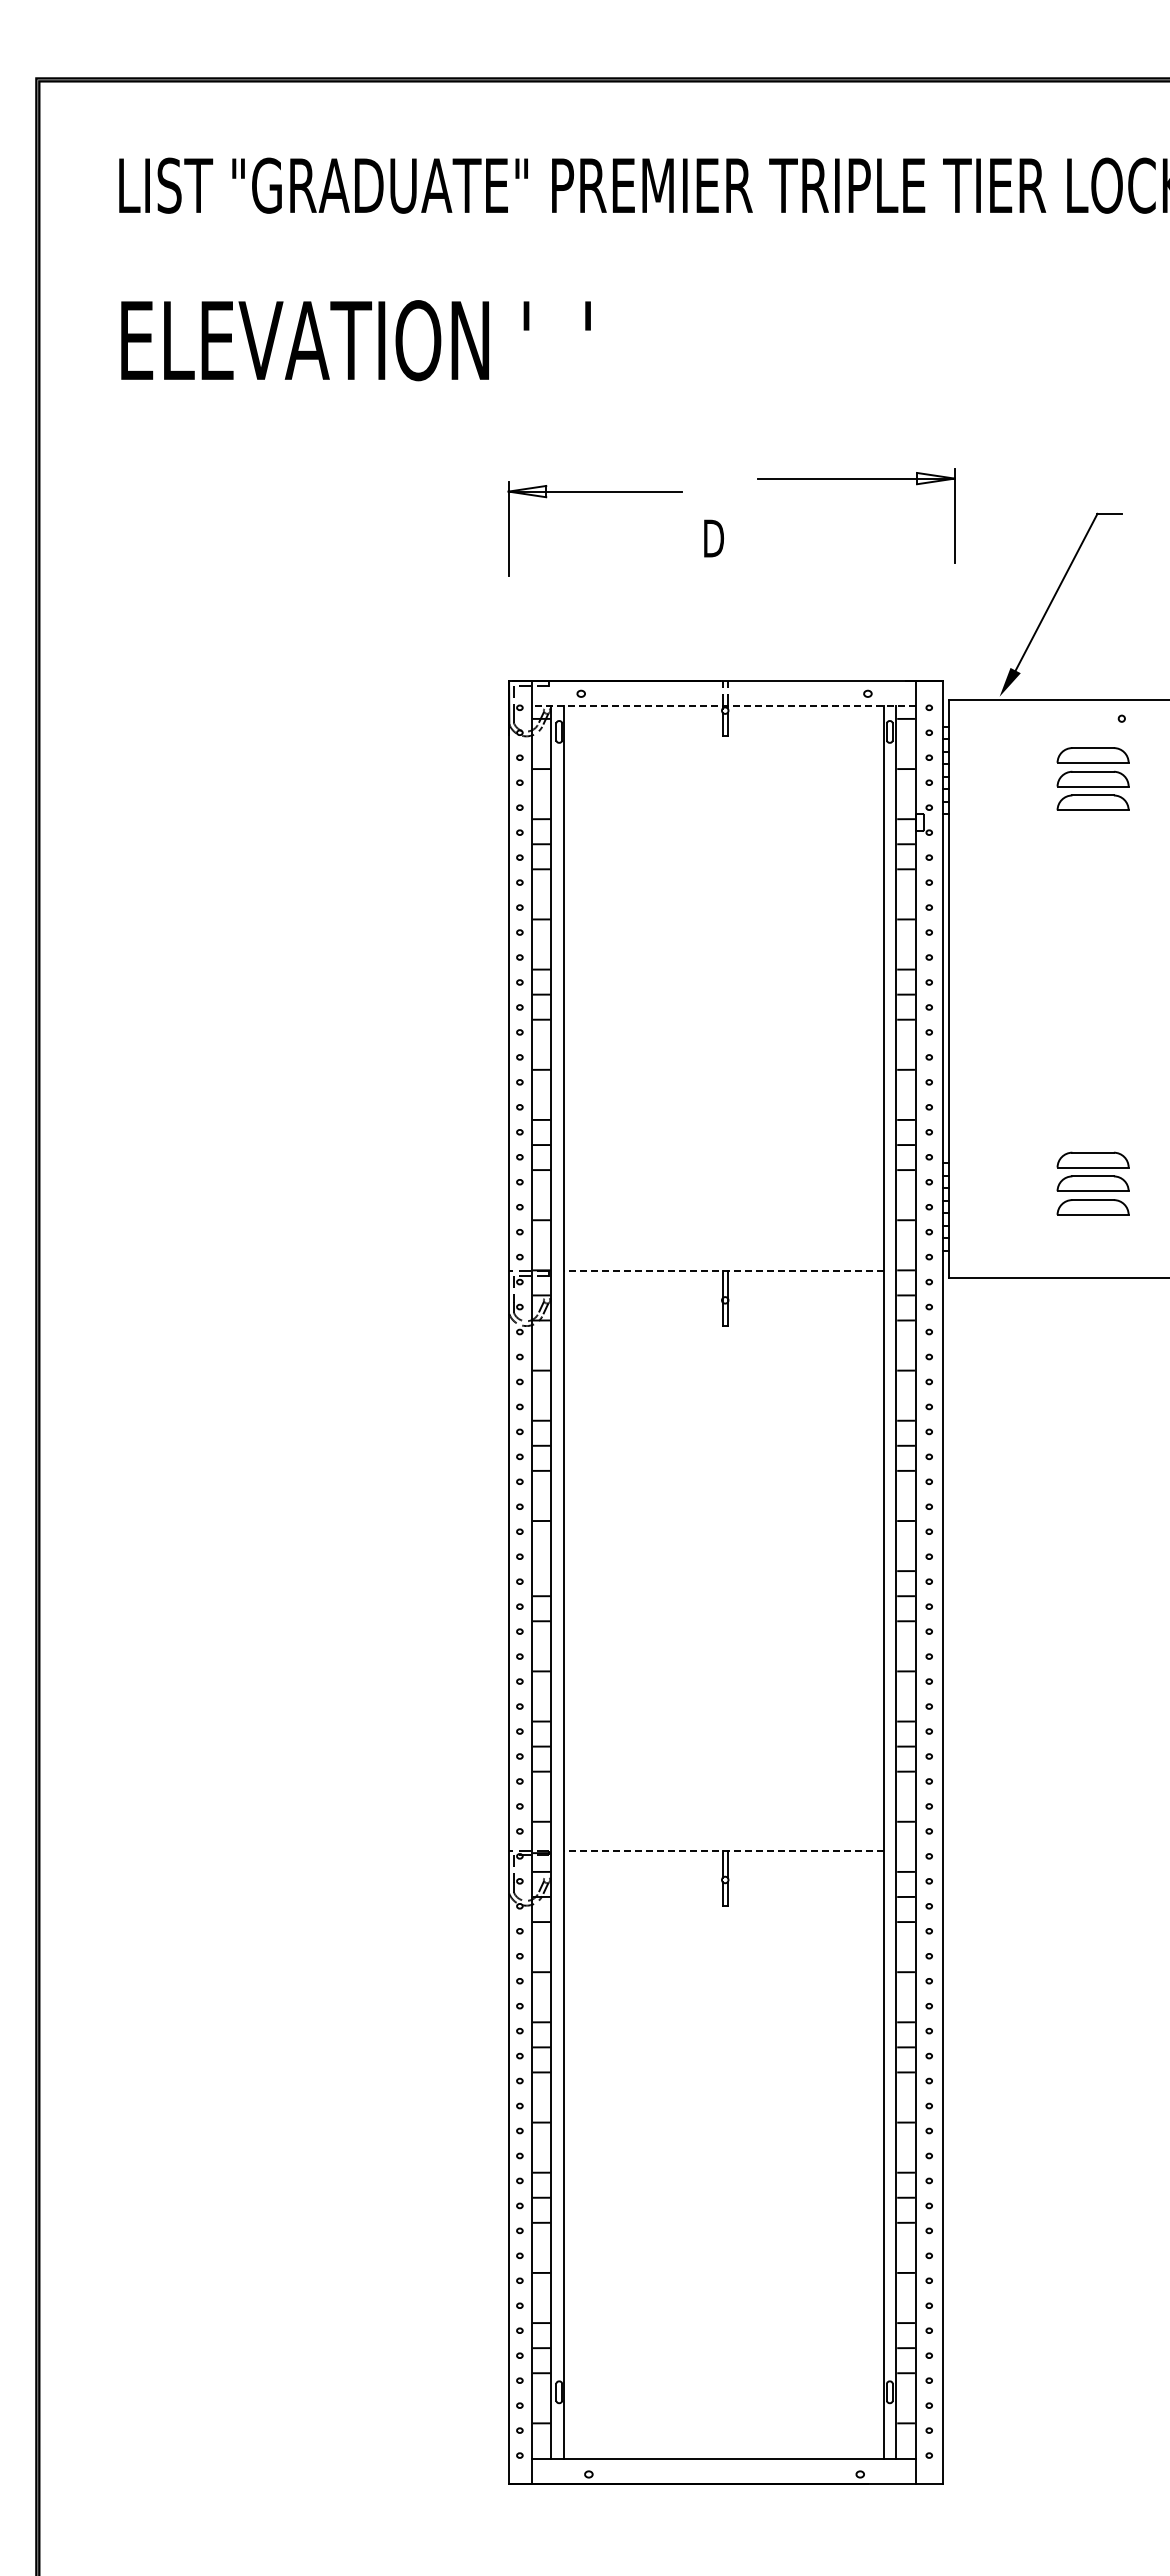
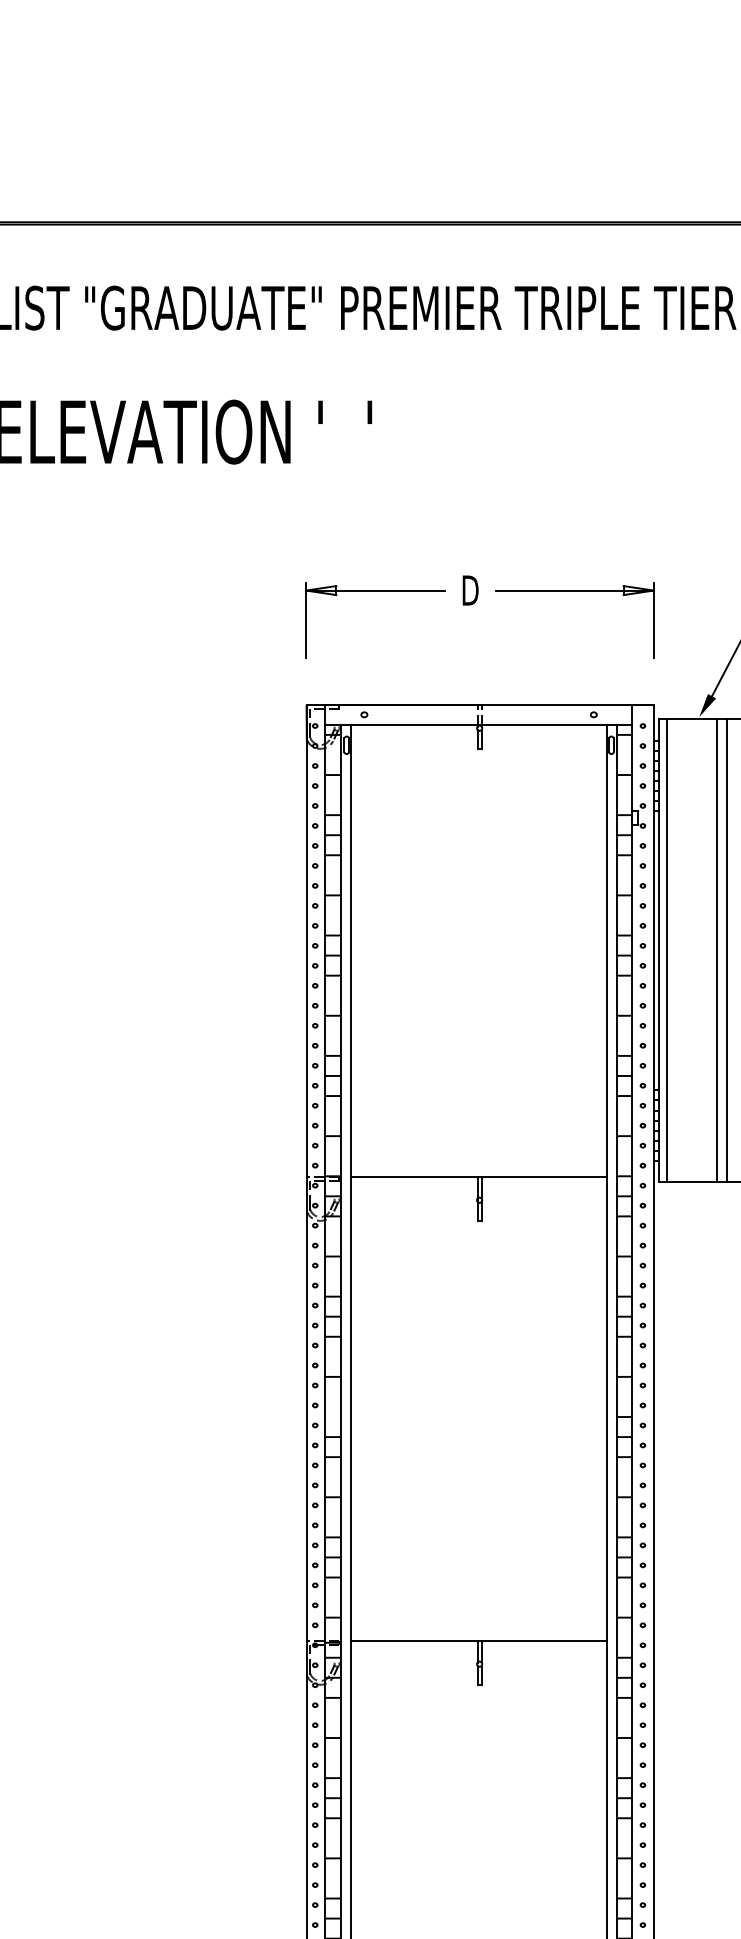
part: (856, 479) -> (575, 591), moved
part: (594, 492) -> (374, 591), moved
line: (723, 706) -> (478, 724), dashed -> solid
line: (958, 988) -> (666, 950), added
line: (1021, 988) -> (716, 950), added
line: (1033, 988) -> (726, 950), added
line: (723, 1271) -> (478, 1177), dashed -> solid
line: (723, 1850) -> (478, 1640), dashed -> solid

